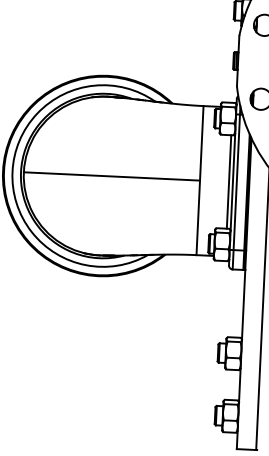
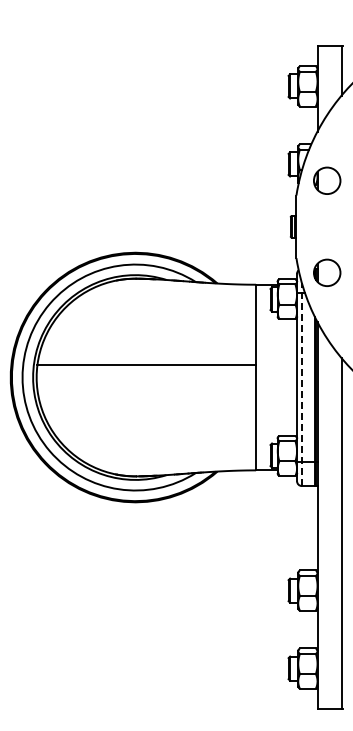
line: (112, 176) -> (146, 364), moved
line: (229, 181) -> (292, 377), removed
line: (236, 187) -> (301, 384), solid -> dashed

